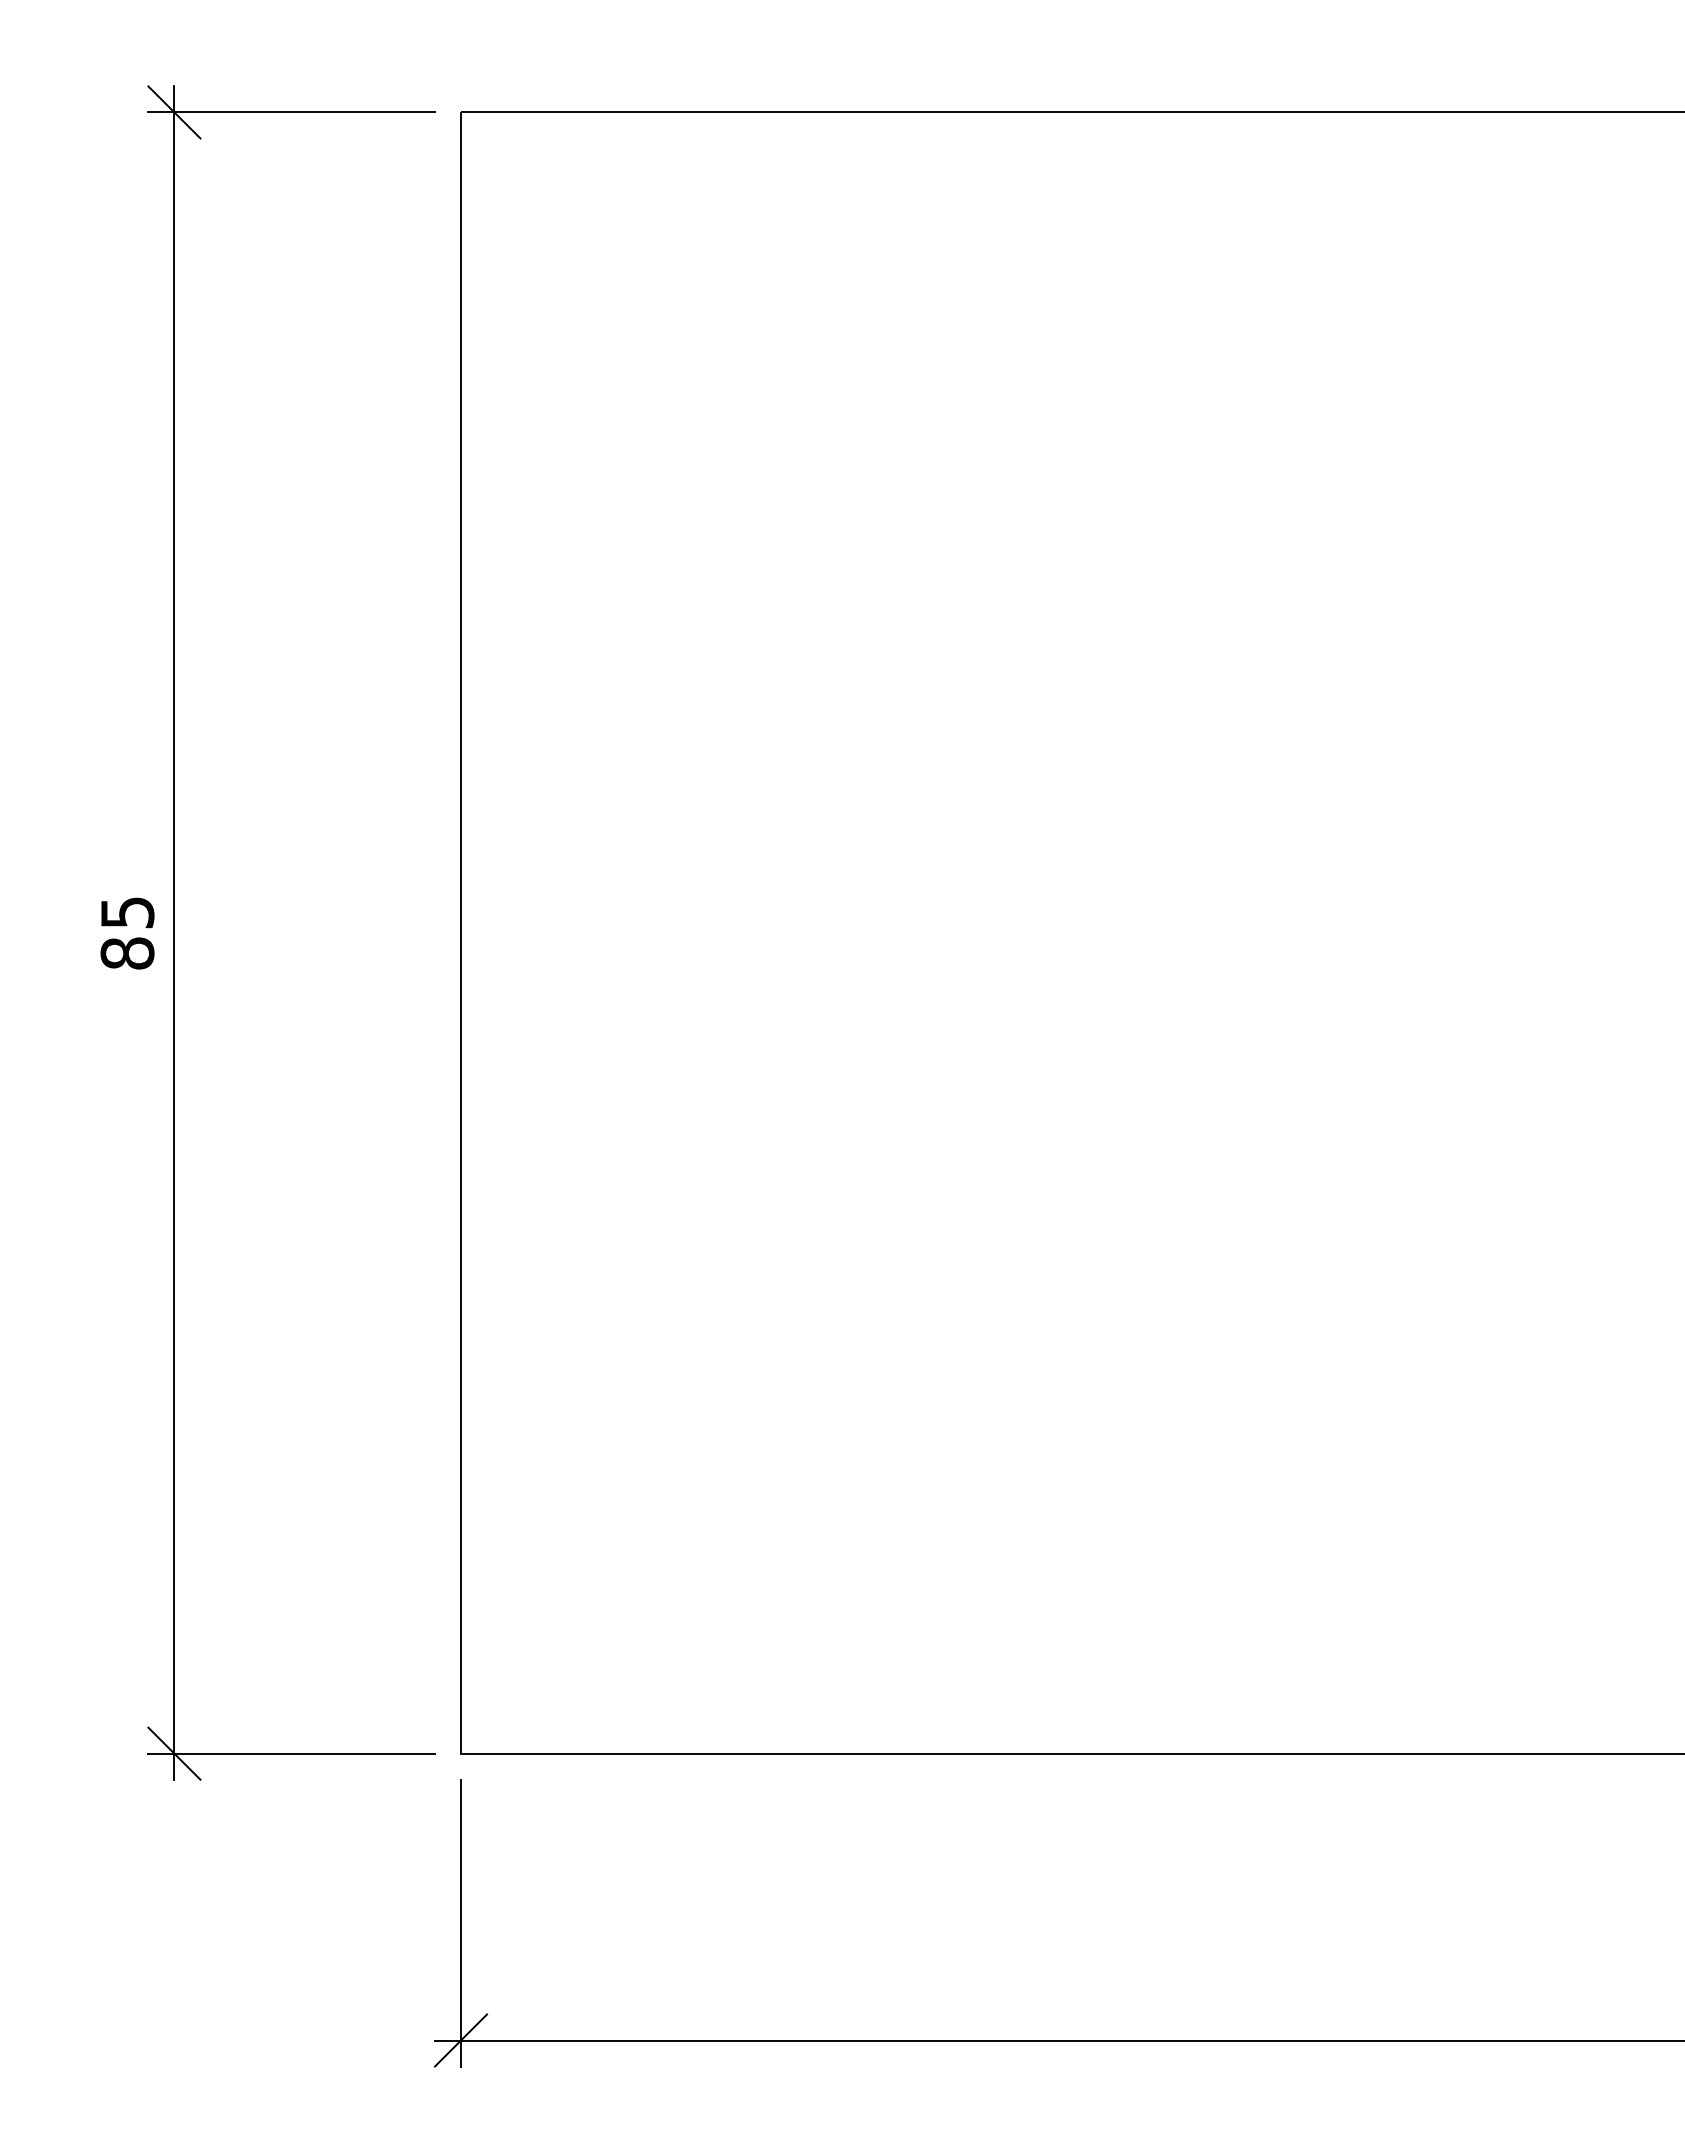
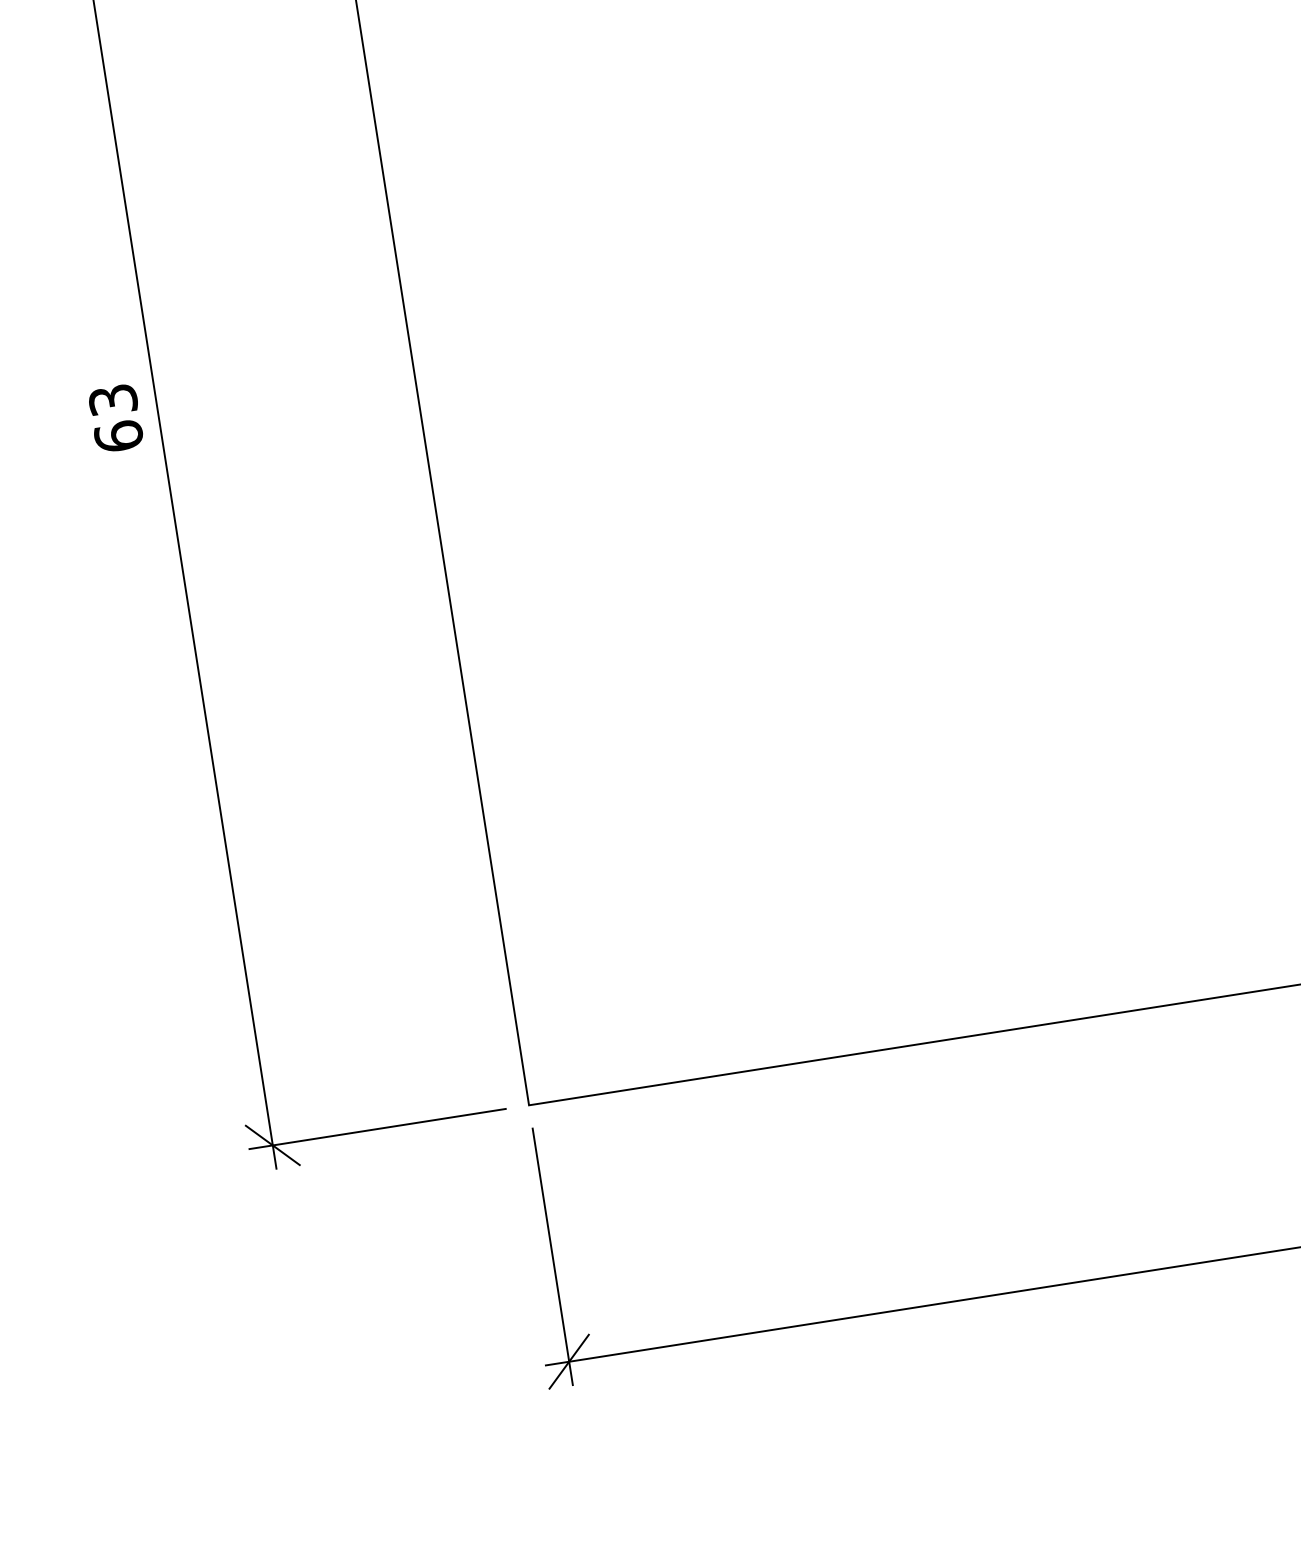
text: (127, 933) -> (116, 418), 85 -> 63

